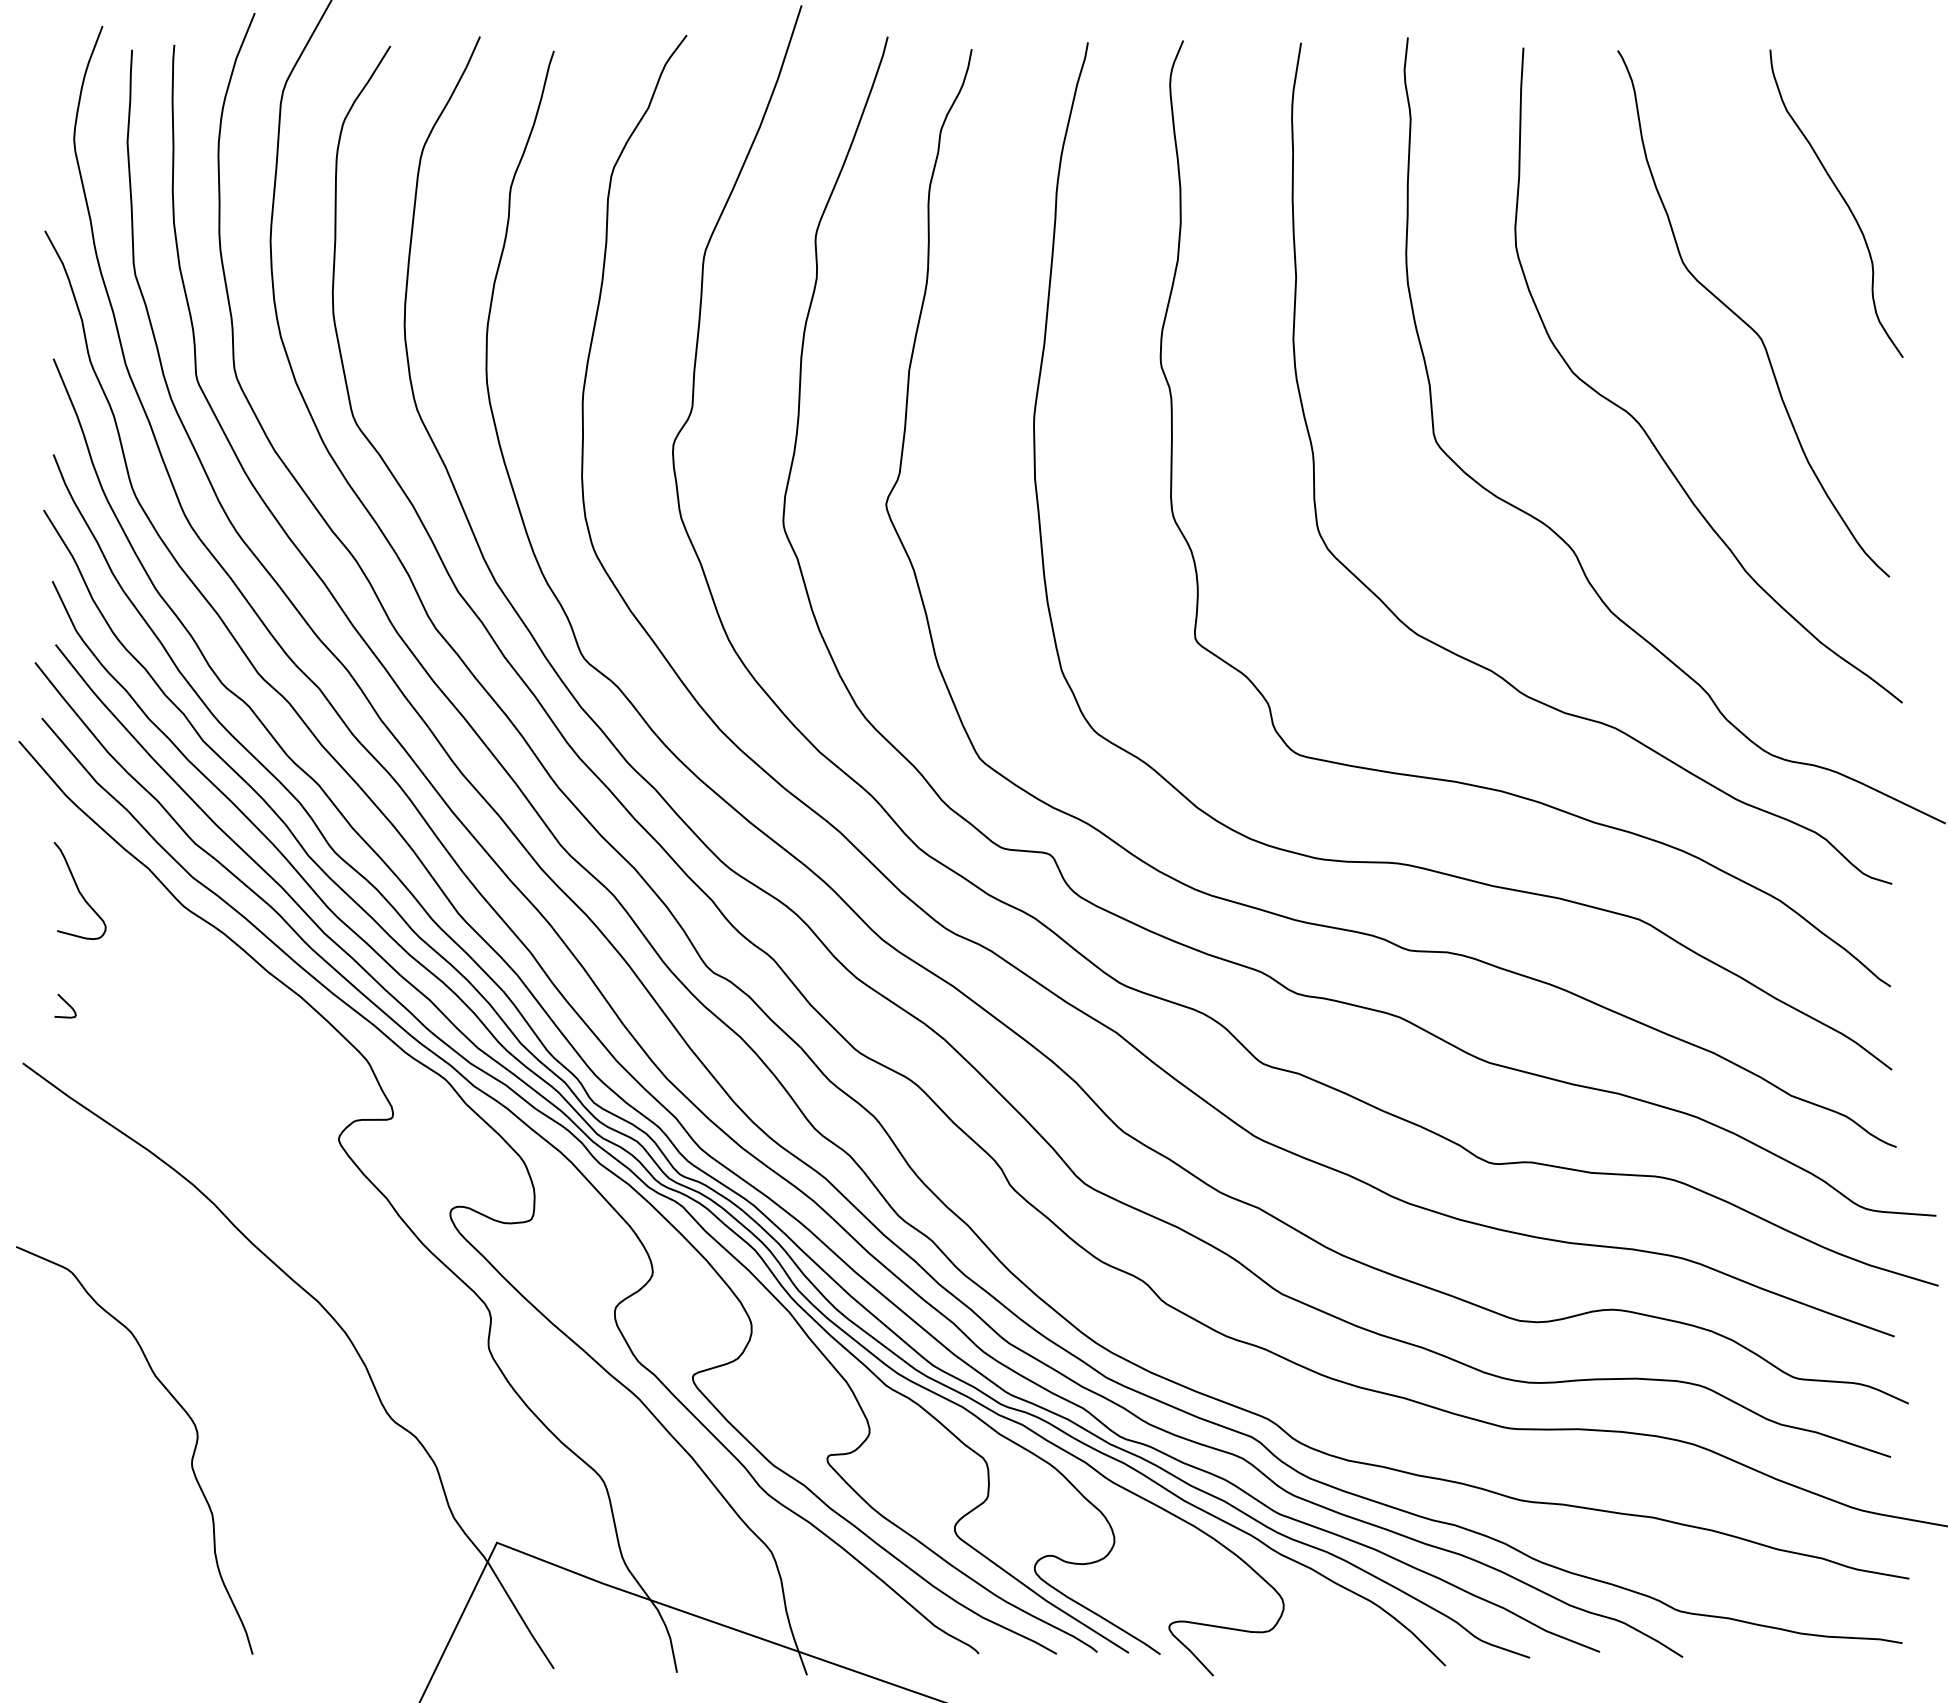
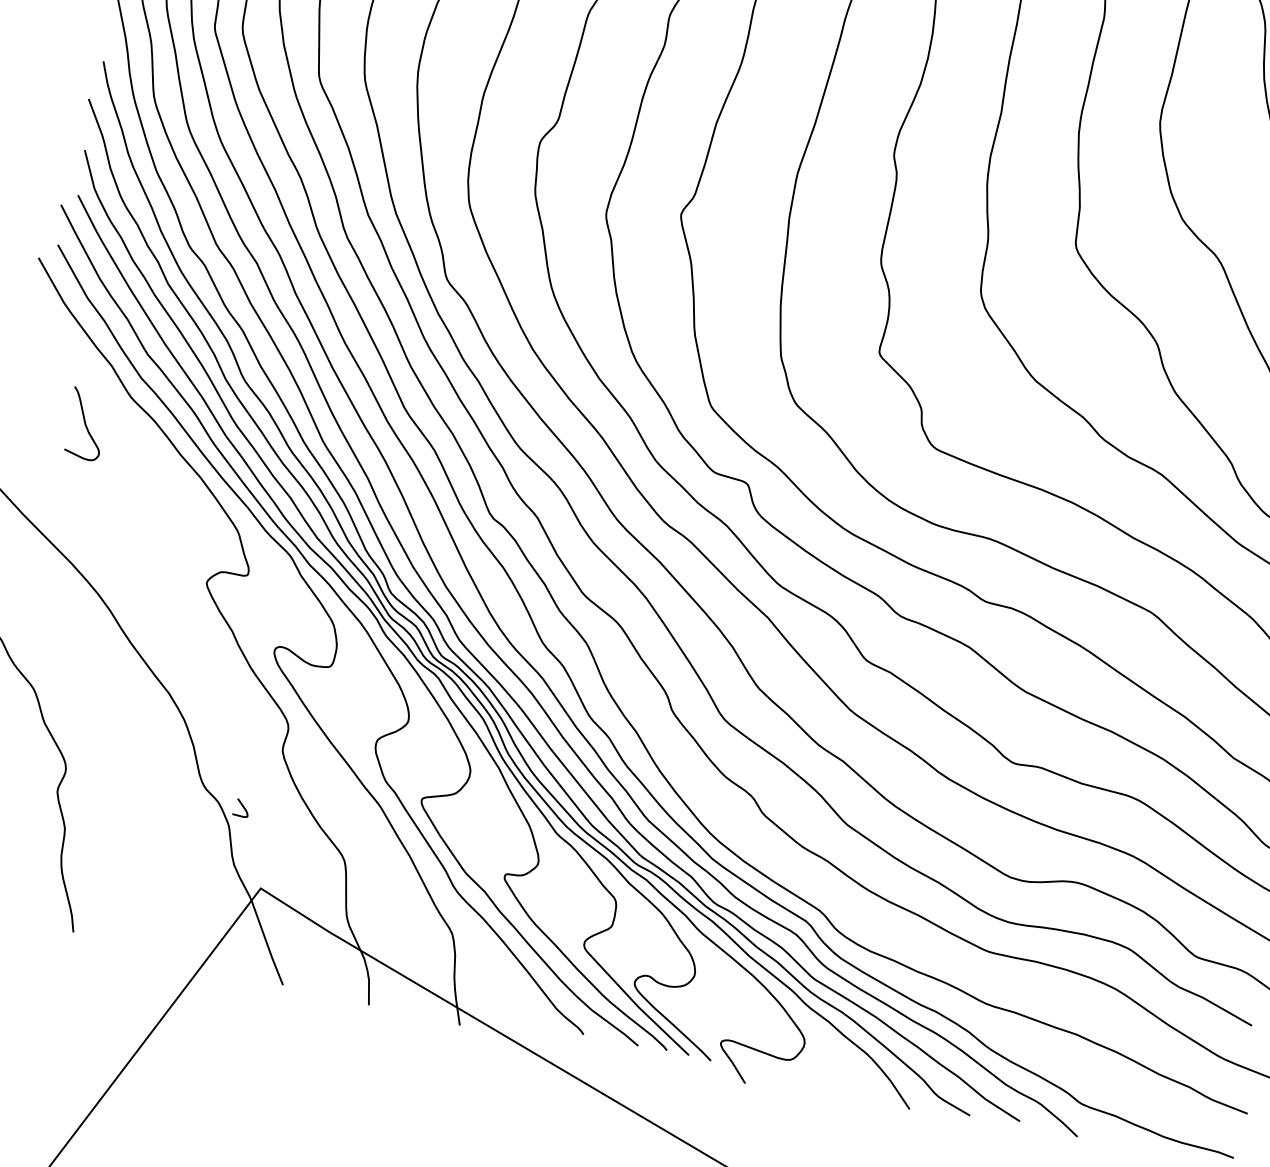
curve: (79, 891) -> (85, 424), moved
curve: (66, 1003) -> (242, 806), moved

